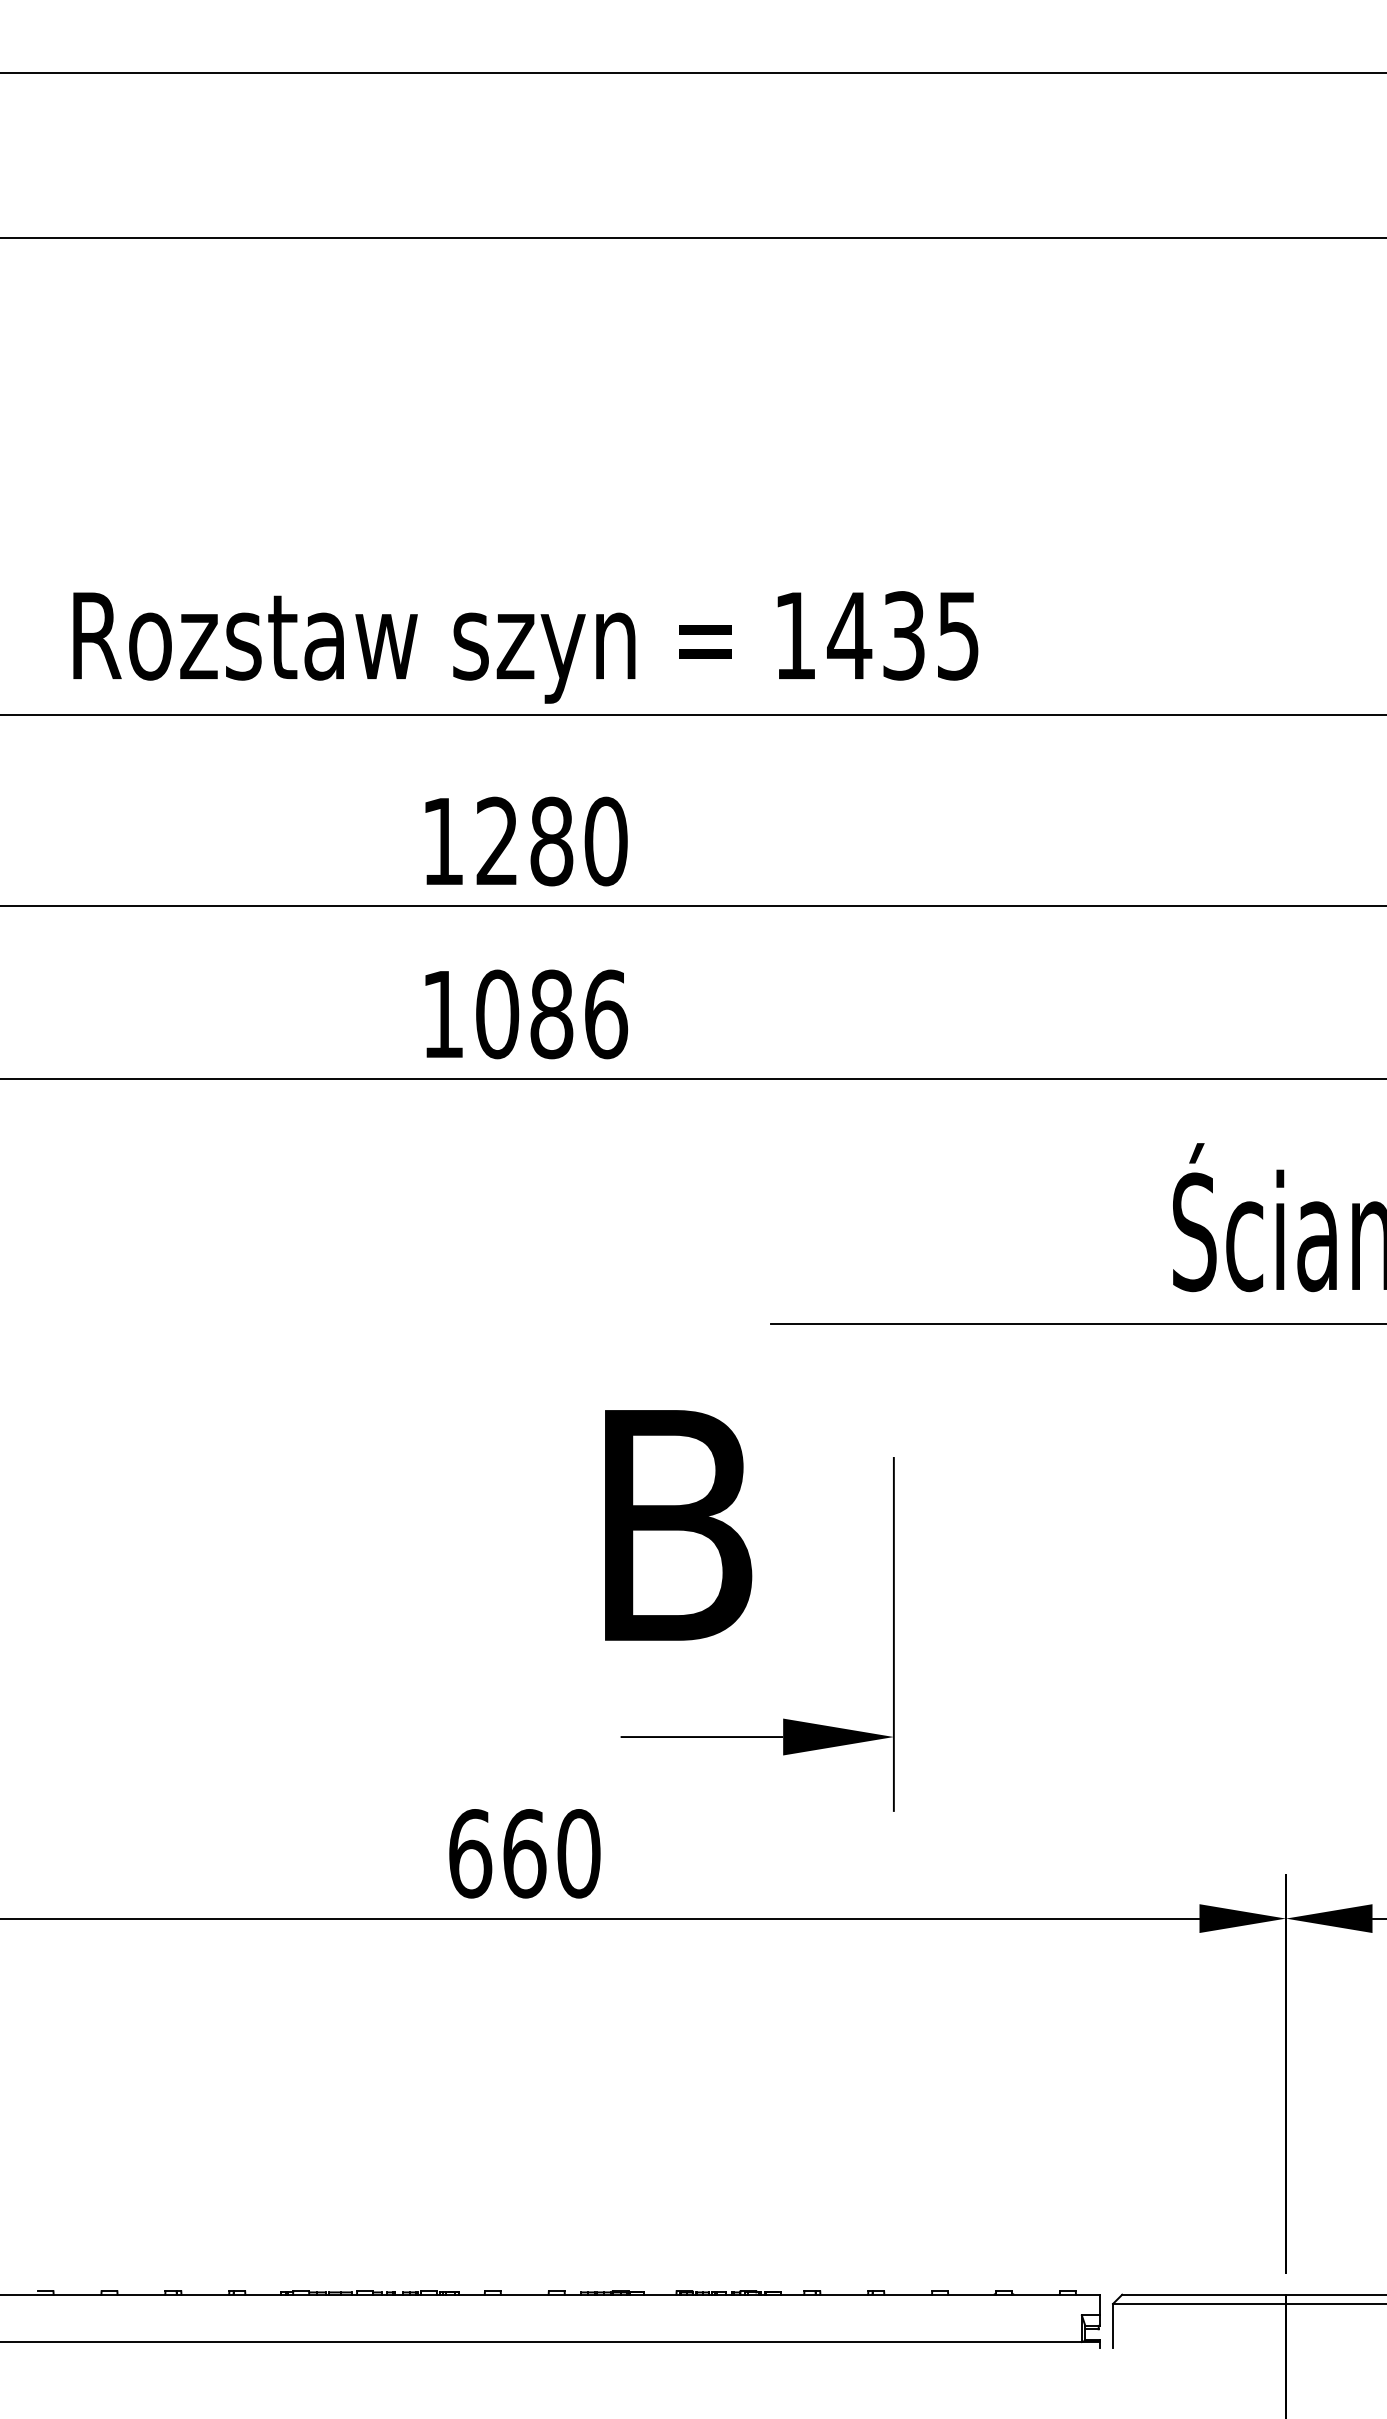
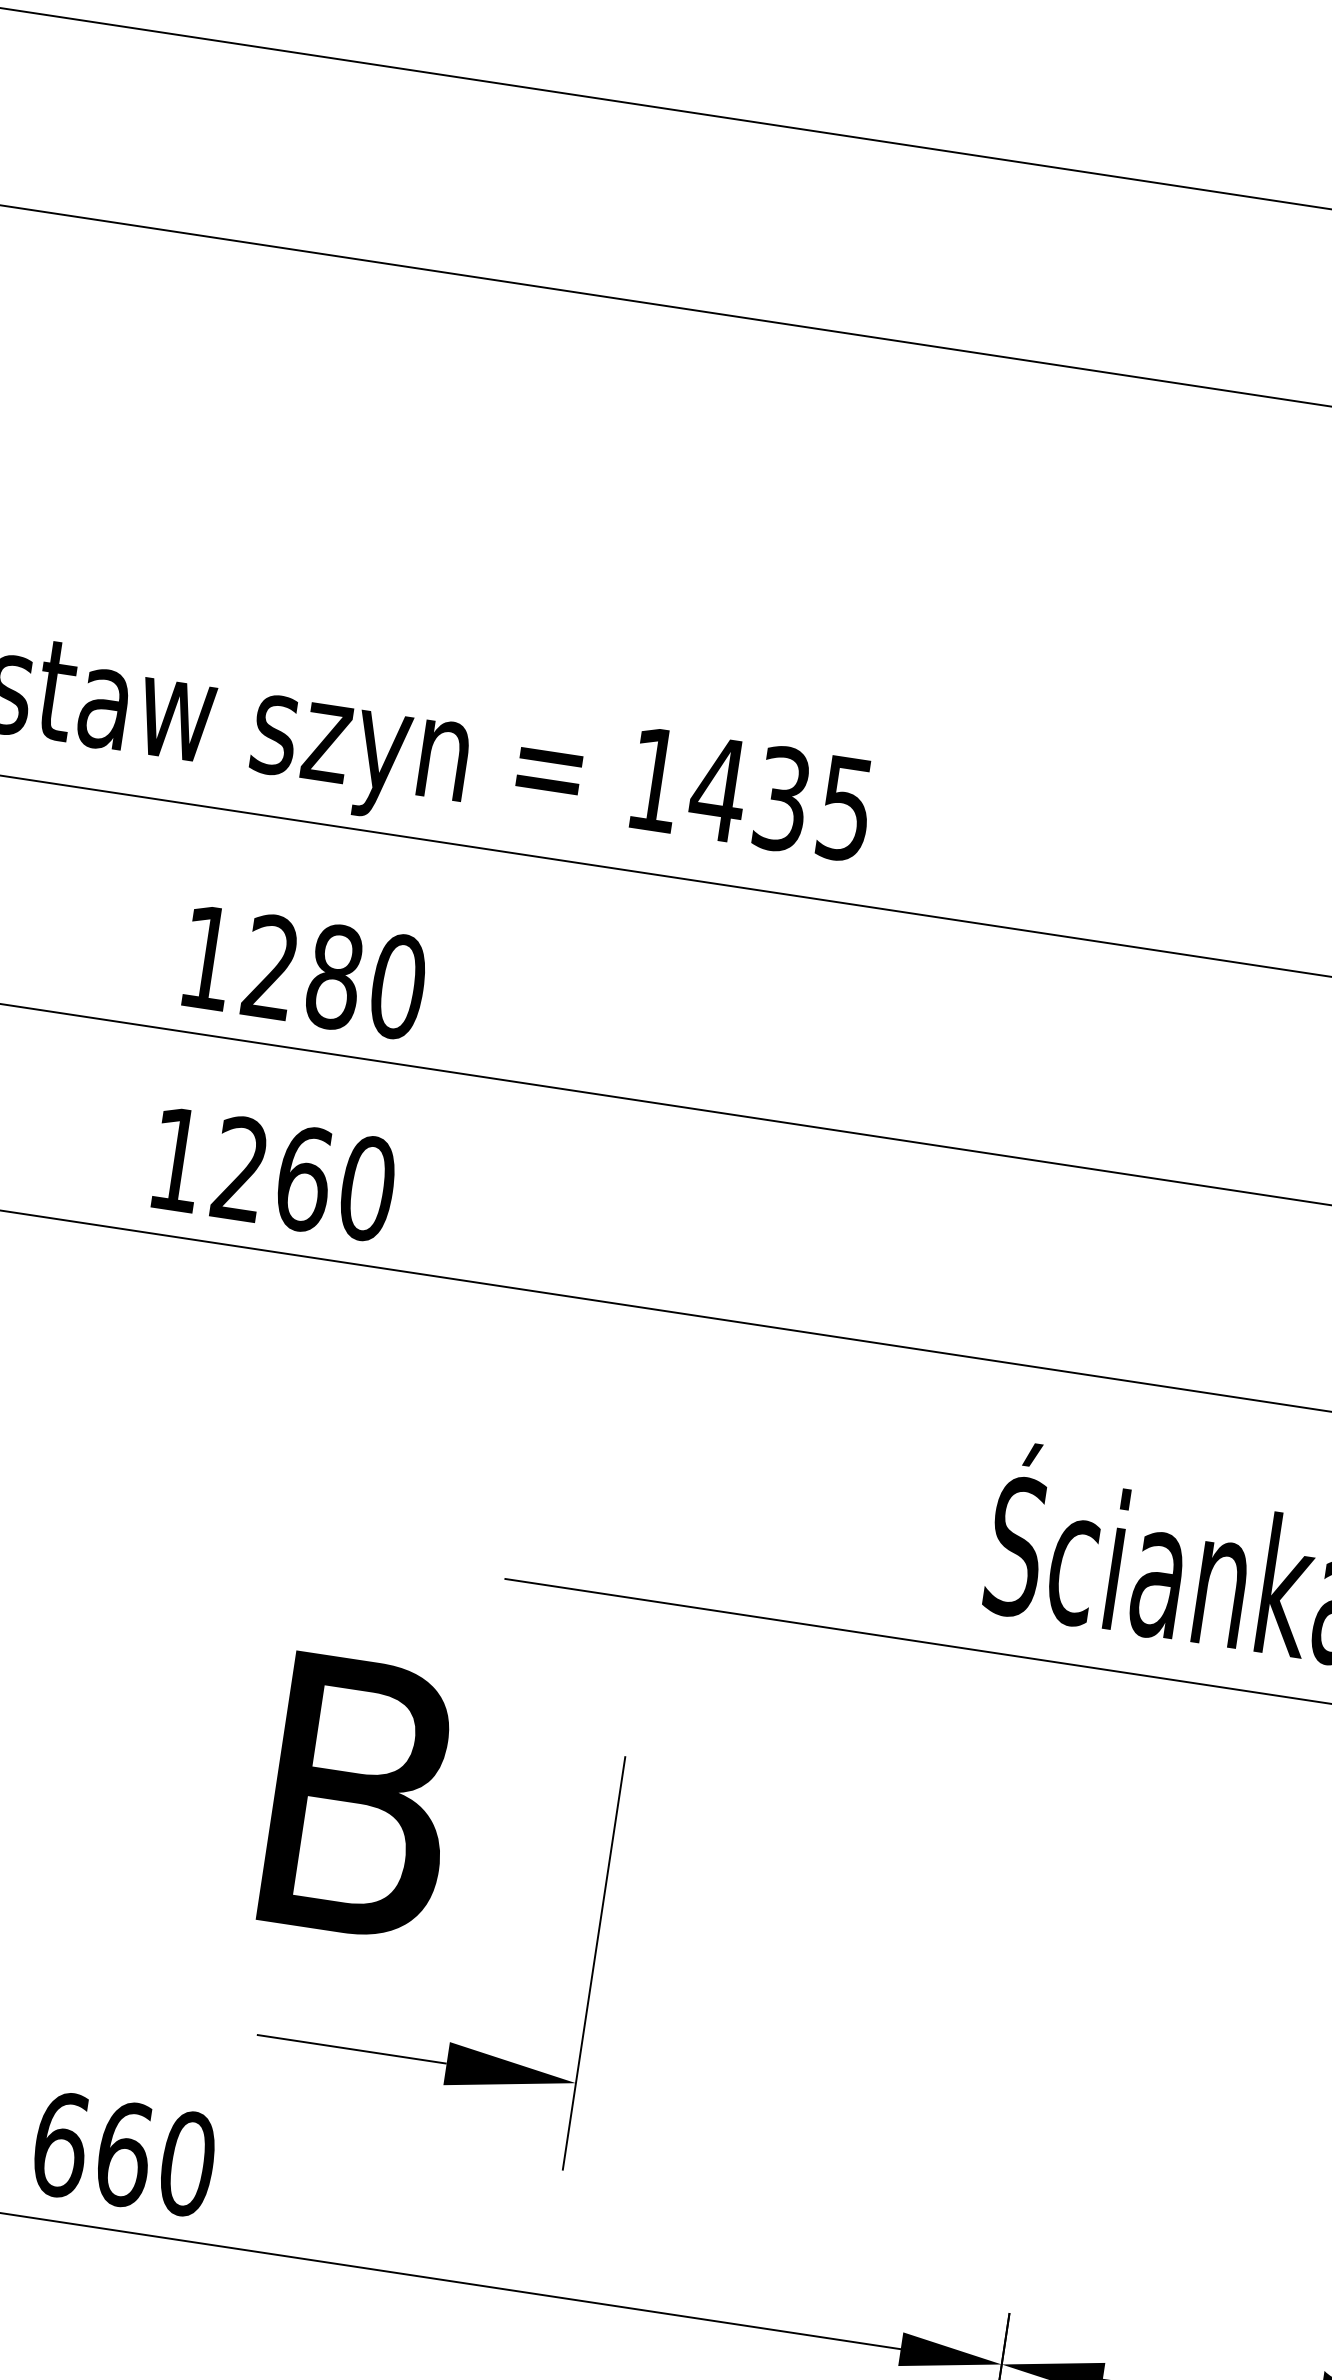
text: (552, 1014) -> (304, 1179), 1086 -> 1260

